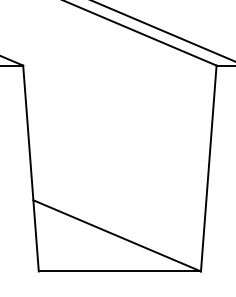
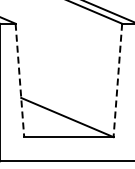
line: (30, 168) -> (19, 80), solid -> dashed
line: (208, 168) -> (117, 80), solid -> dashed

